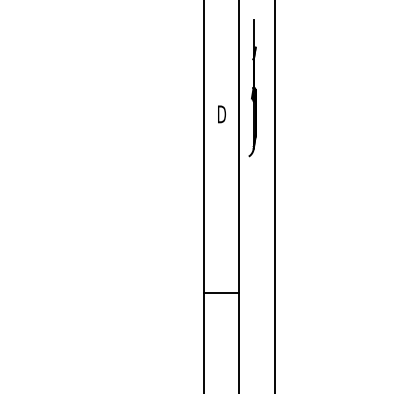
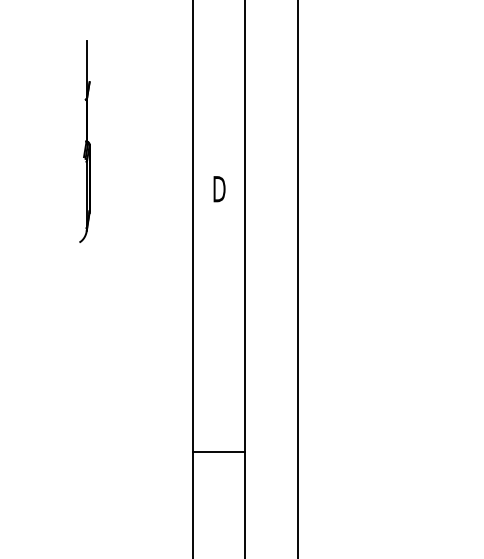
part: (252, 88) -> (84, 142), moved

